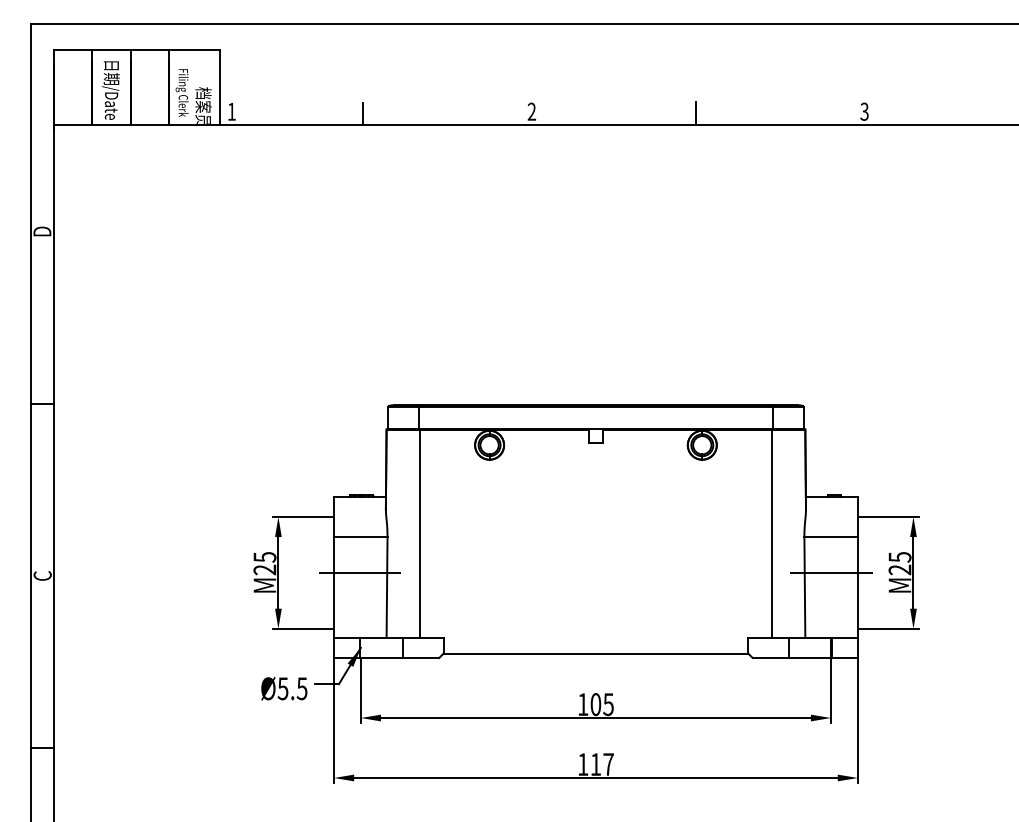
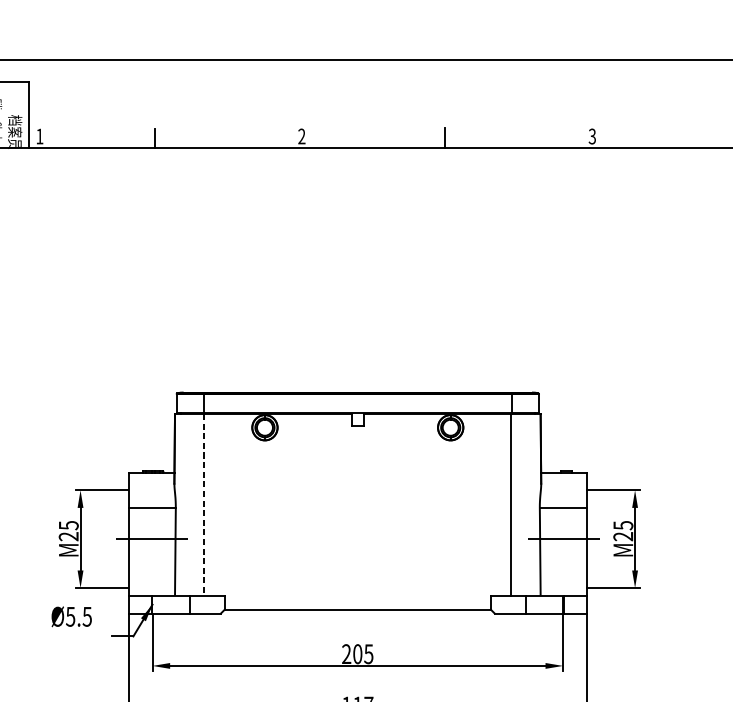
line: (420, 534) -> (204, 505), solid -> dashed
text: (284, 688) -> (71, 616), moved
text: (583, 704) -> (346, 654), 105 -> 205

